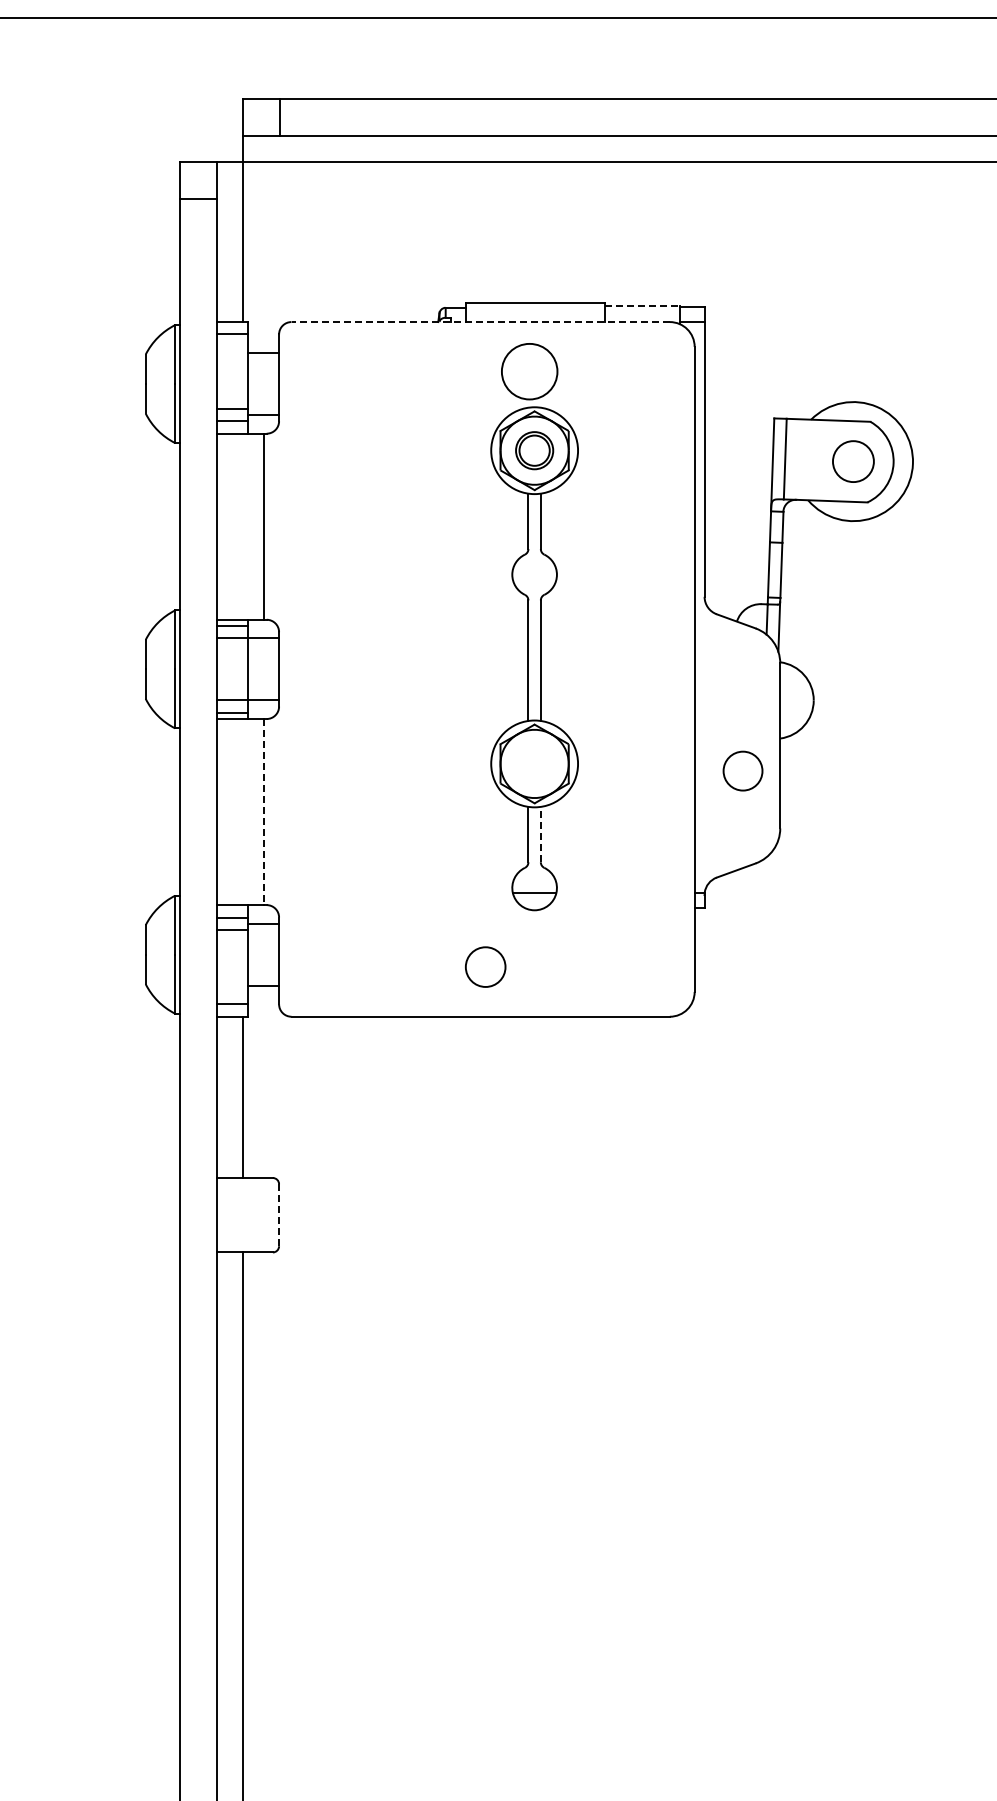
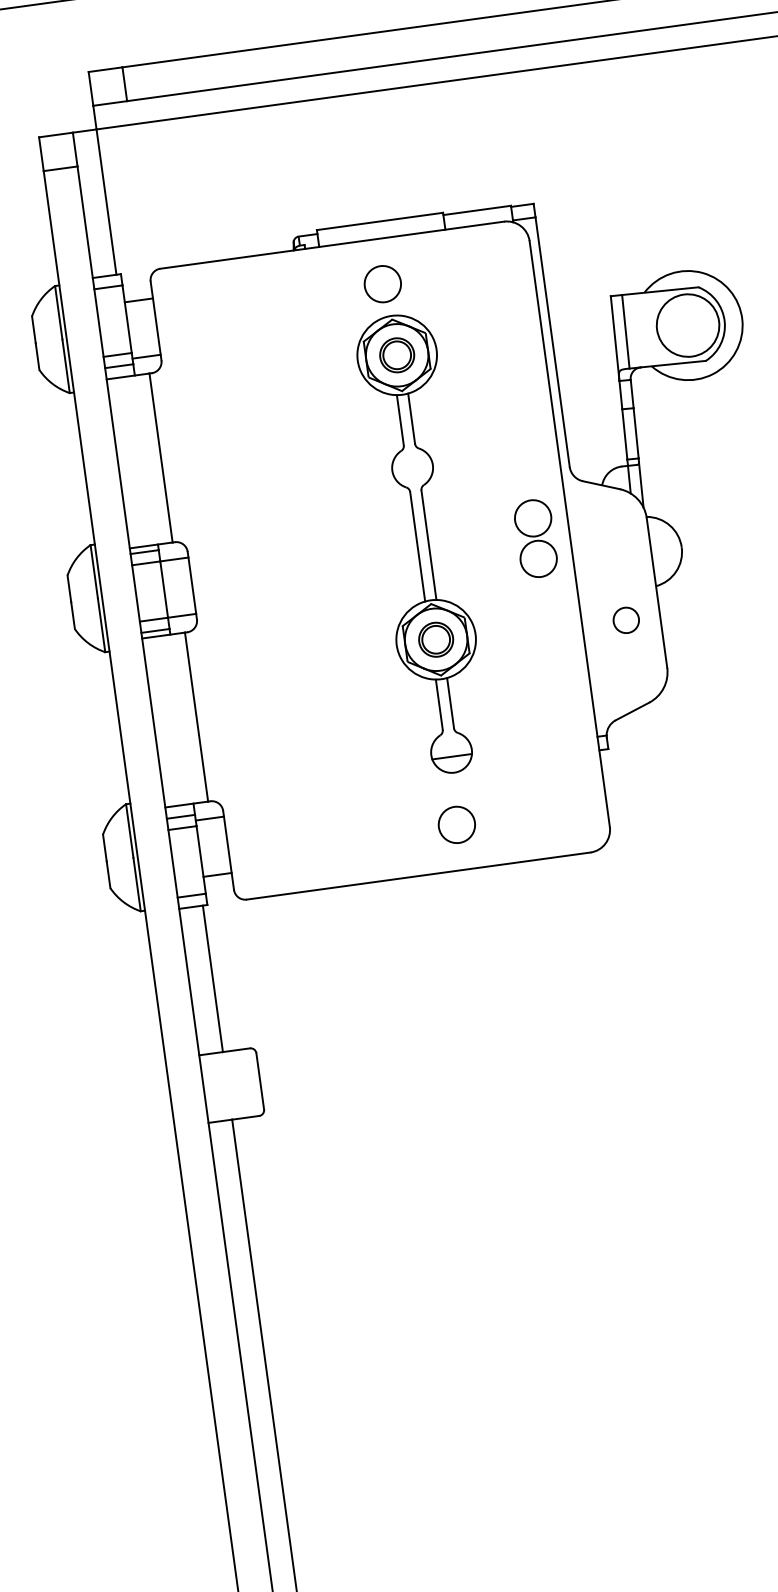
line: (643, 305) -> (477, 209), dashed -> solid
line: (480, 322) -> (332, 245), dashed -> solid
circle: (529, 371) -> (382, 284), size x0.71
circle: (853, 461) -> (688, 325), size x1.67
part: (657, 669) -> (535, 538), added
part: (534, 763) -> (435, 639), added
circle: (742, 771) -> (625, 620), size x0.71
line: (264, 812) -> (196, 717), dashed -> solid
line: (540, 834) -> (450, 703), dashed -> solid
circle: (485, 966) -> (456, 824), moved
line: (279, 1214) -> (260, 1080), dashed -> solid

